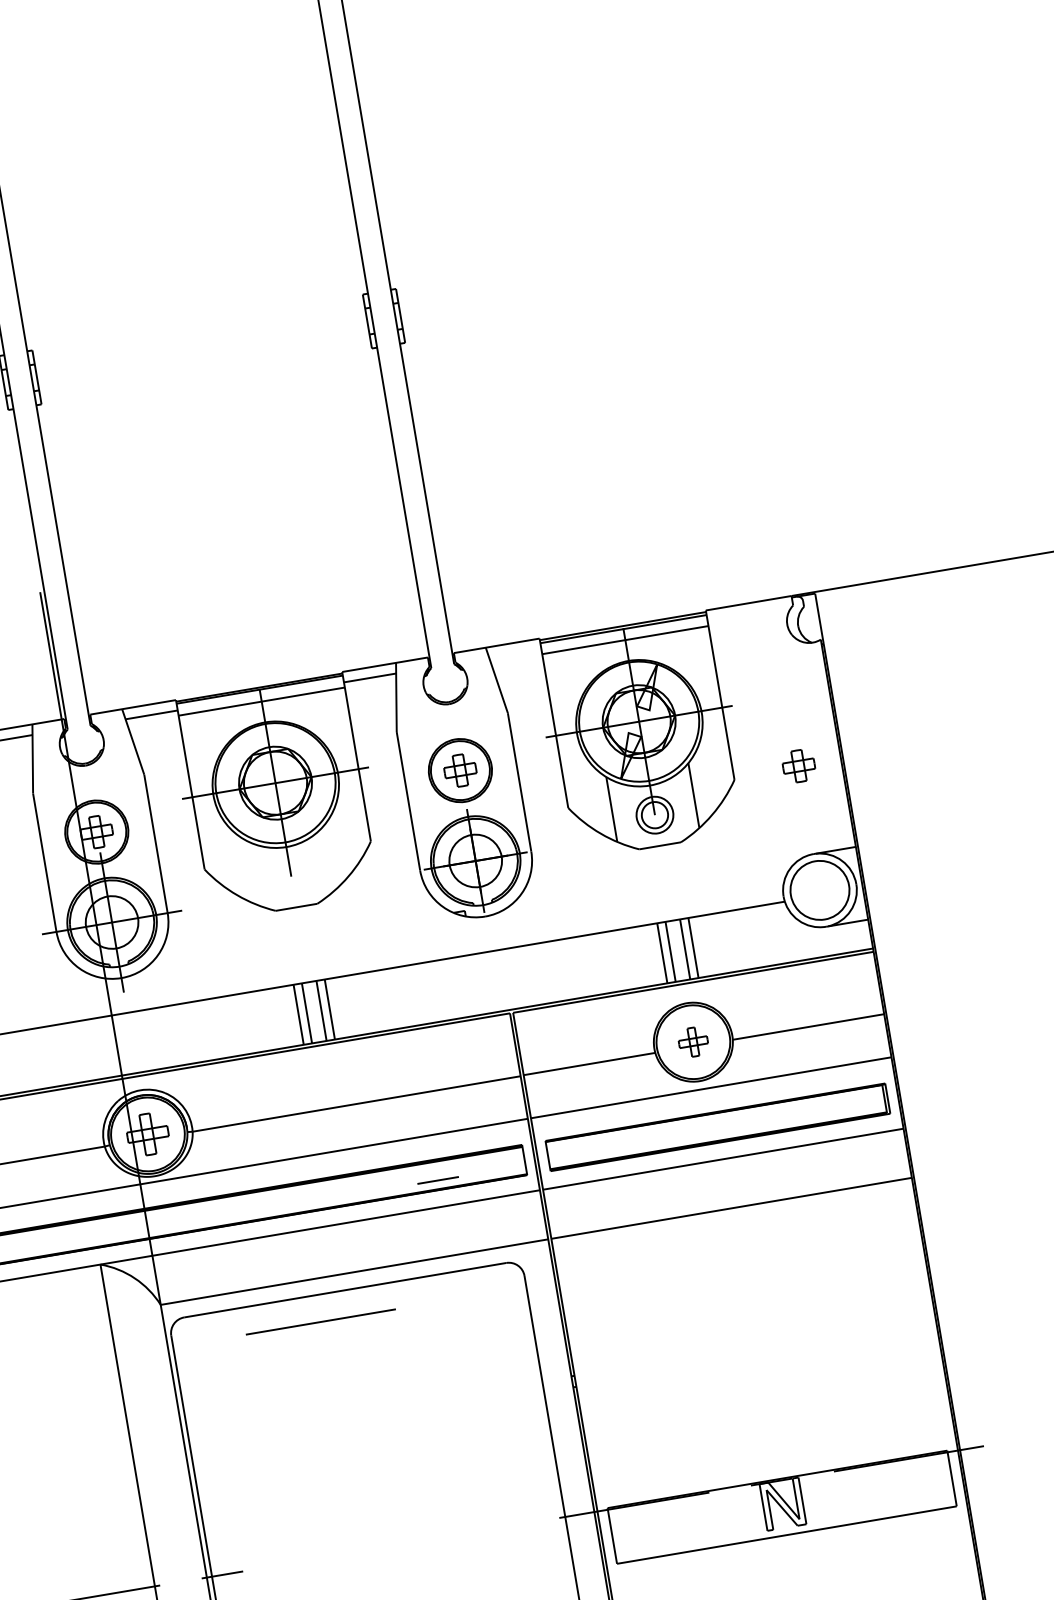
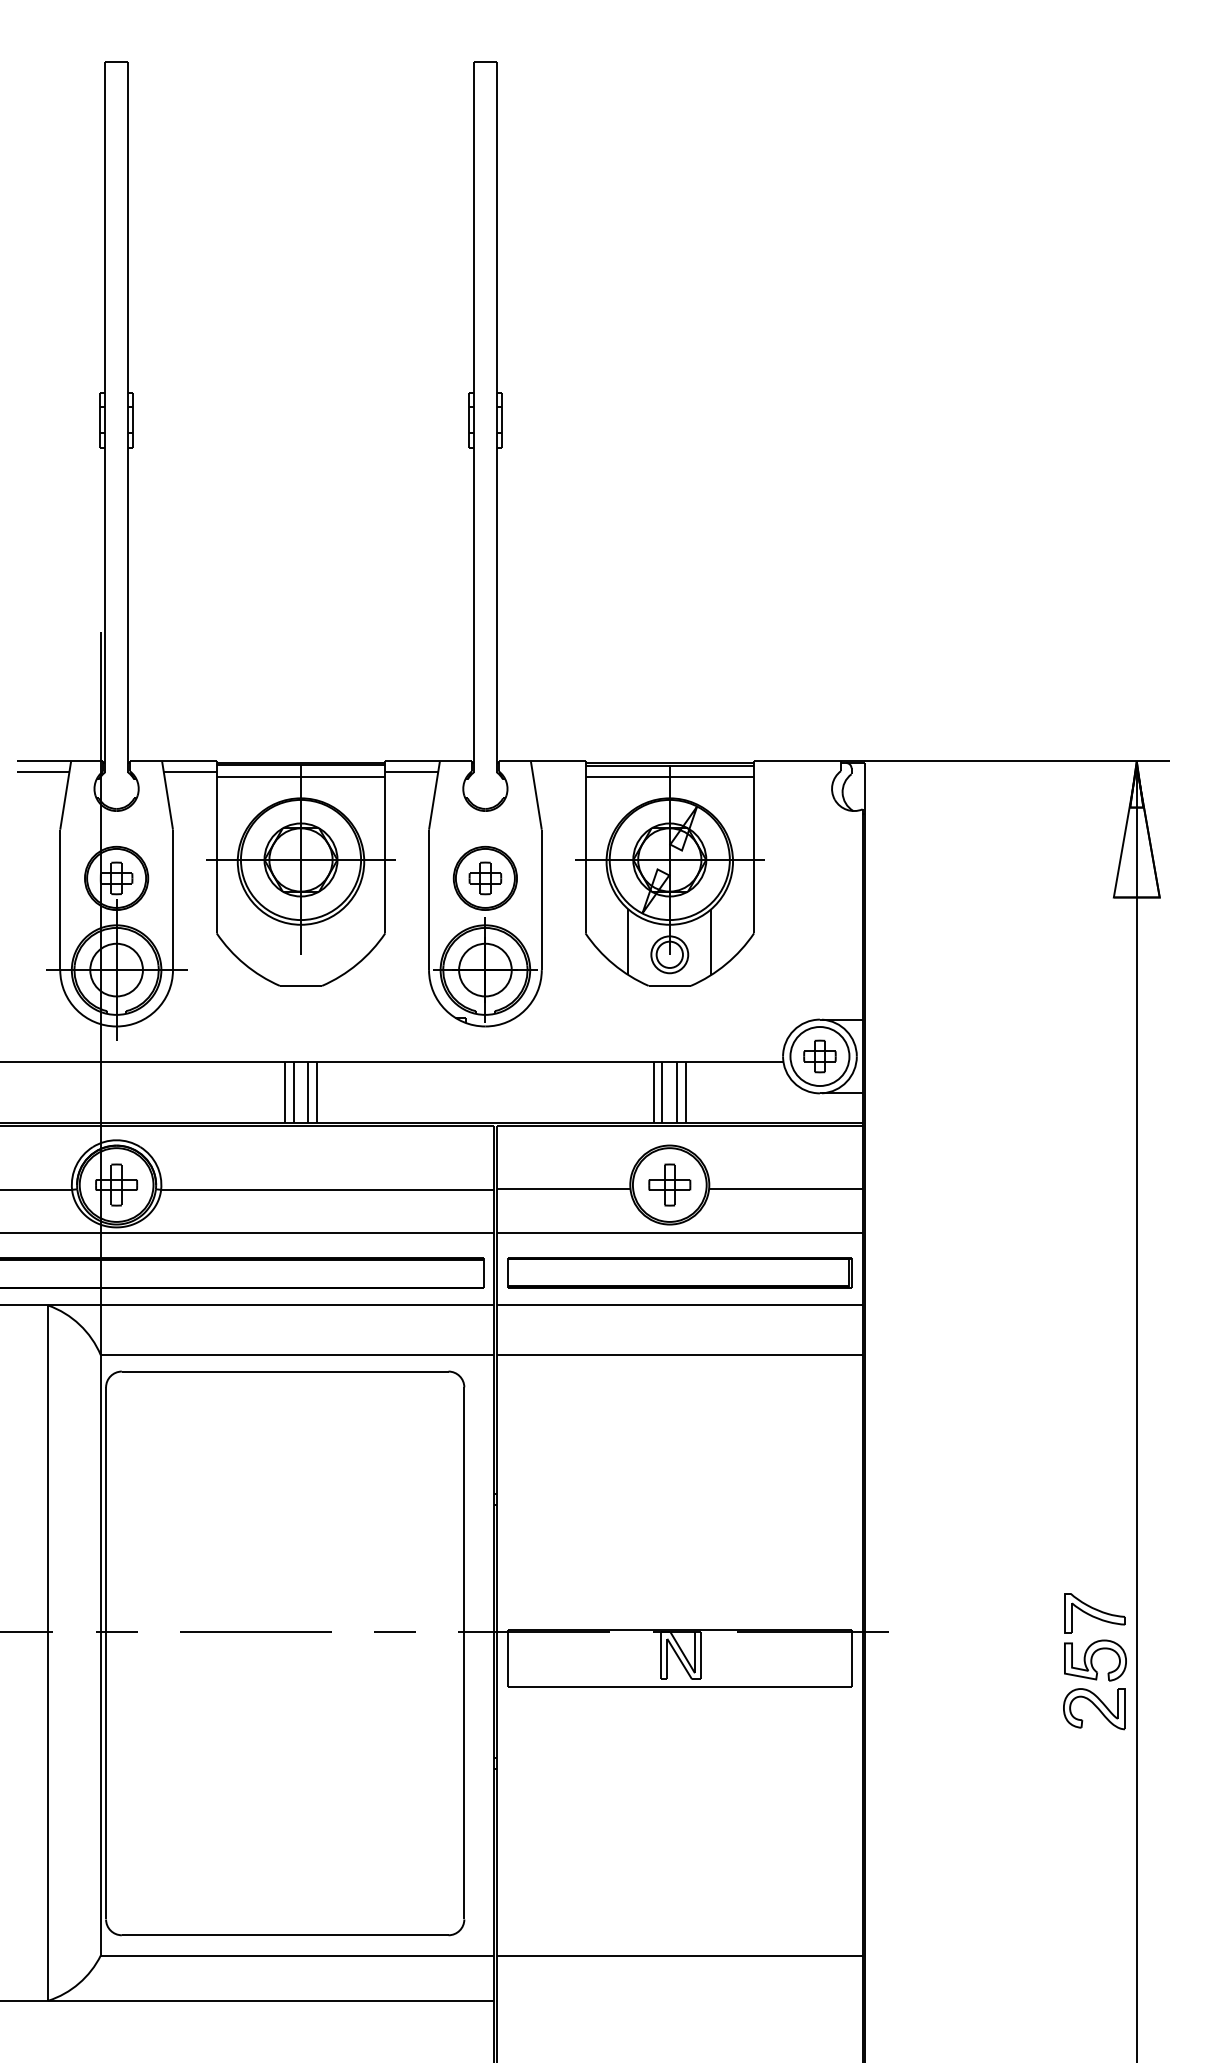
part: (798, 766) -> (819, 1056), moved
part: (692, 1041) -> (669, 1184), size x1.43
line: (437, 1180) -> (394, 1631), moved
line: (320, 1321) -> (255, 1631), moved

